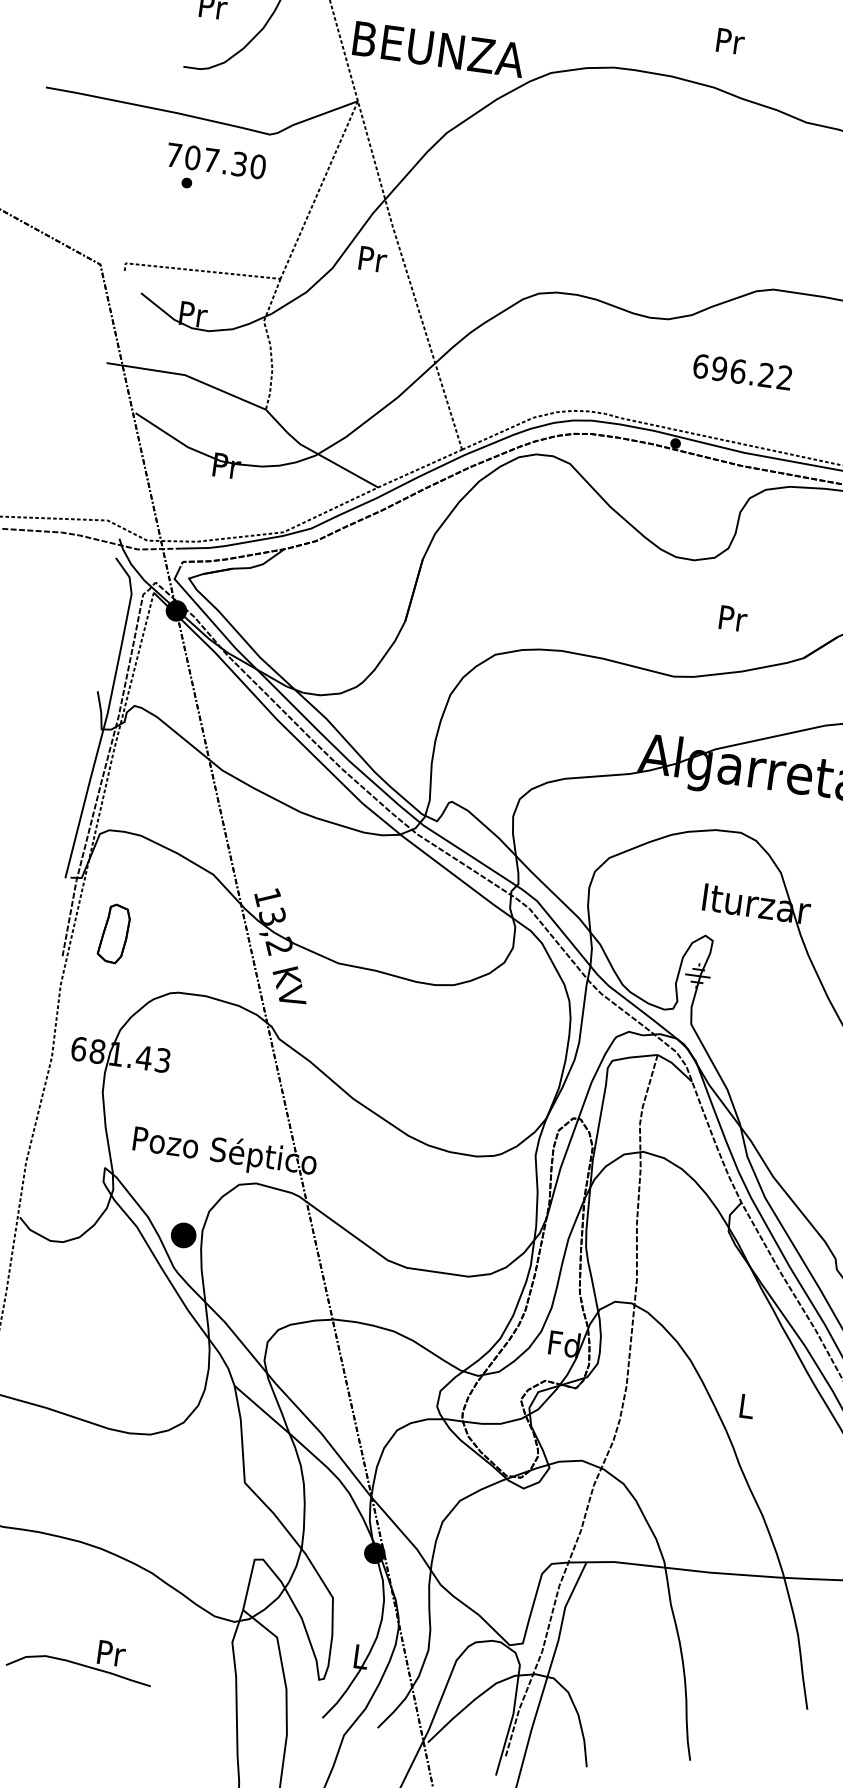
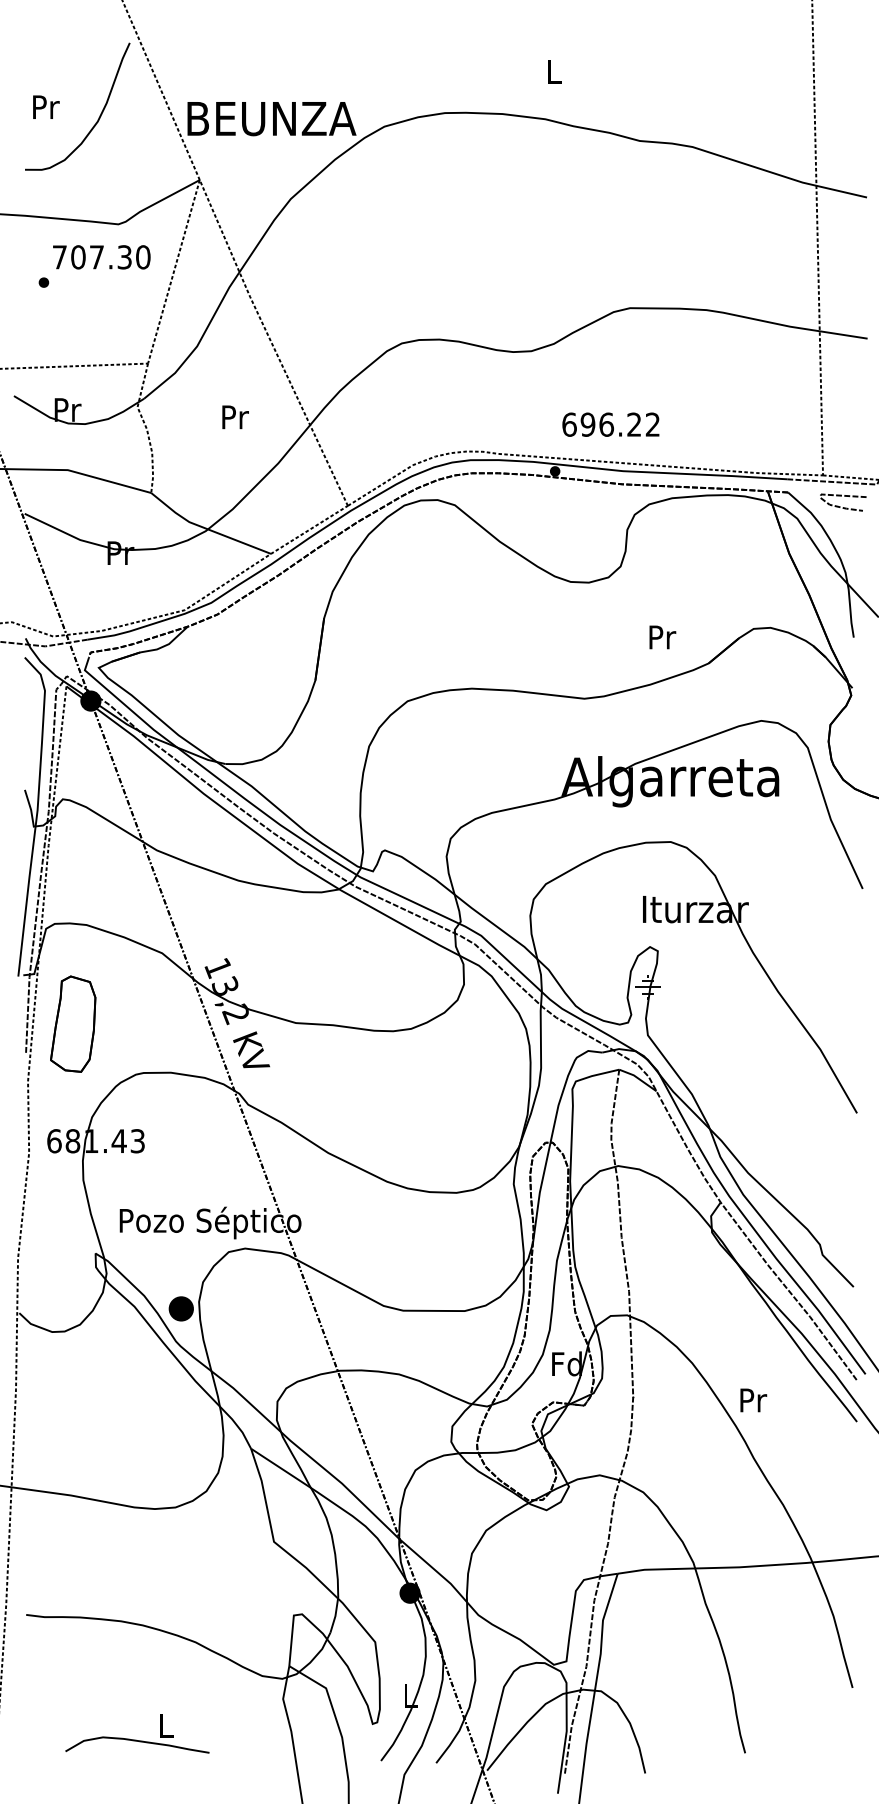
text: (730, 40) -> (554, 71), Pr -> L
text: (216, 161) -> (101, 257), moved
text: (372, 259) -> (235, 417), moved
text: (742, 371) -> (610, 424), moved
text: (733, 618) -> (662, 637), moved
part: (114, 933) -> (73, 1023), size x1.67
text: (747, 1406) -> (753, 1400), L -> Pr
text: (111, 1652) -> (166, 1725), Pr -> L

